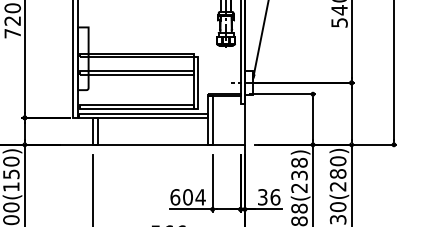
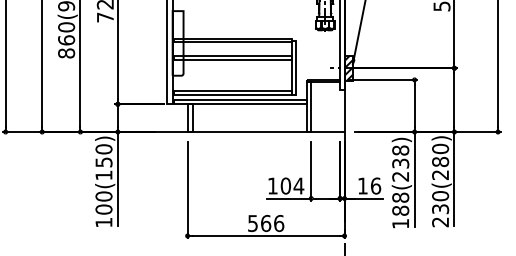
hatch: (248, 82) -> (348, 67), added
text: (174, 196) -> (272, 185), 604 -> 104
text: (262, 196) -> (362, 185), 36 -> 16

